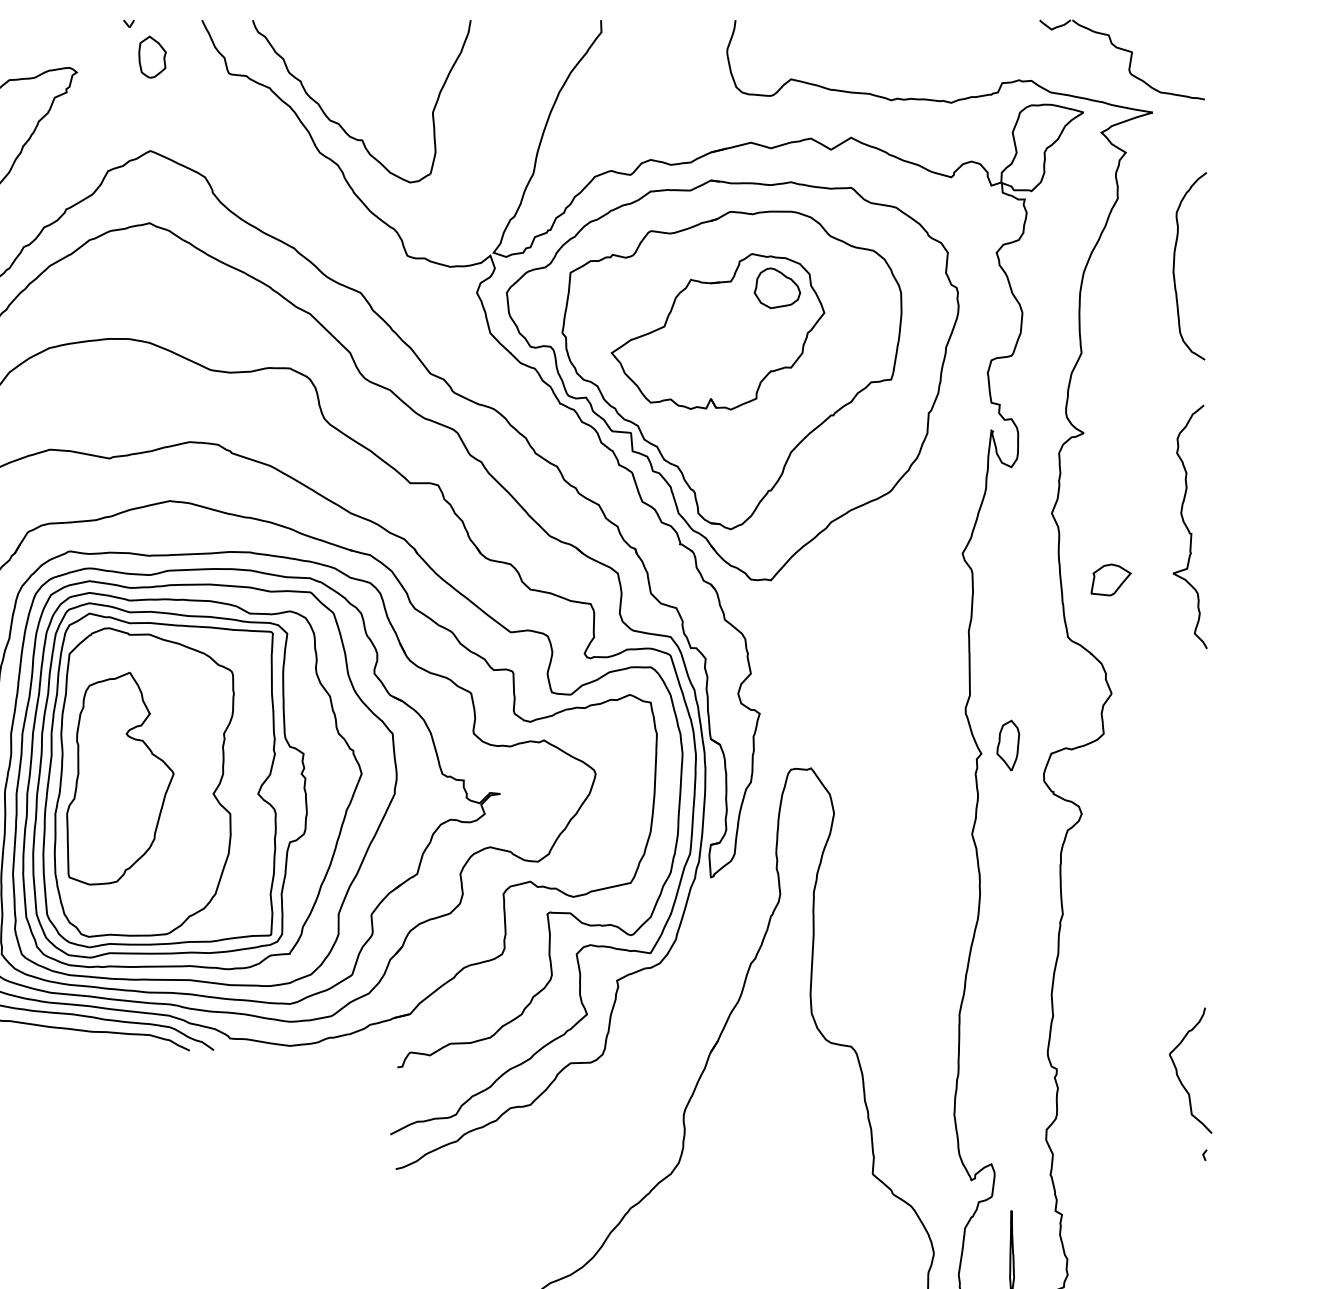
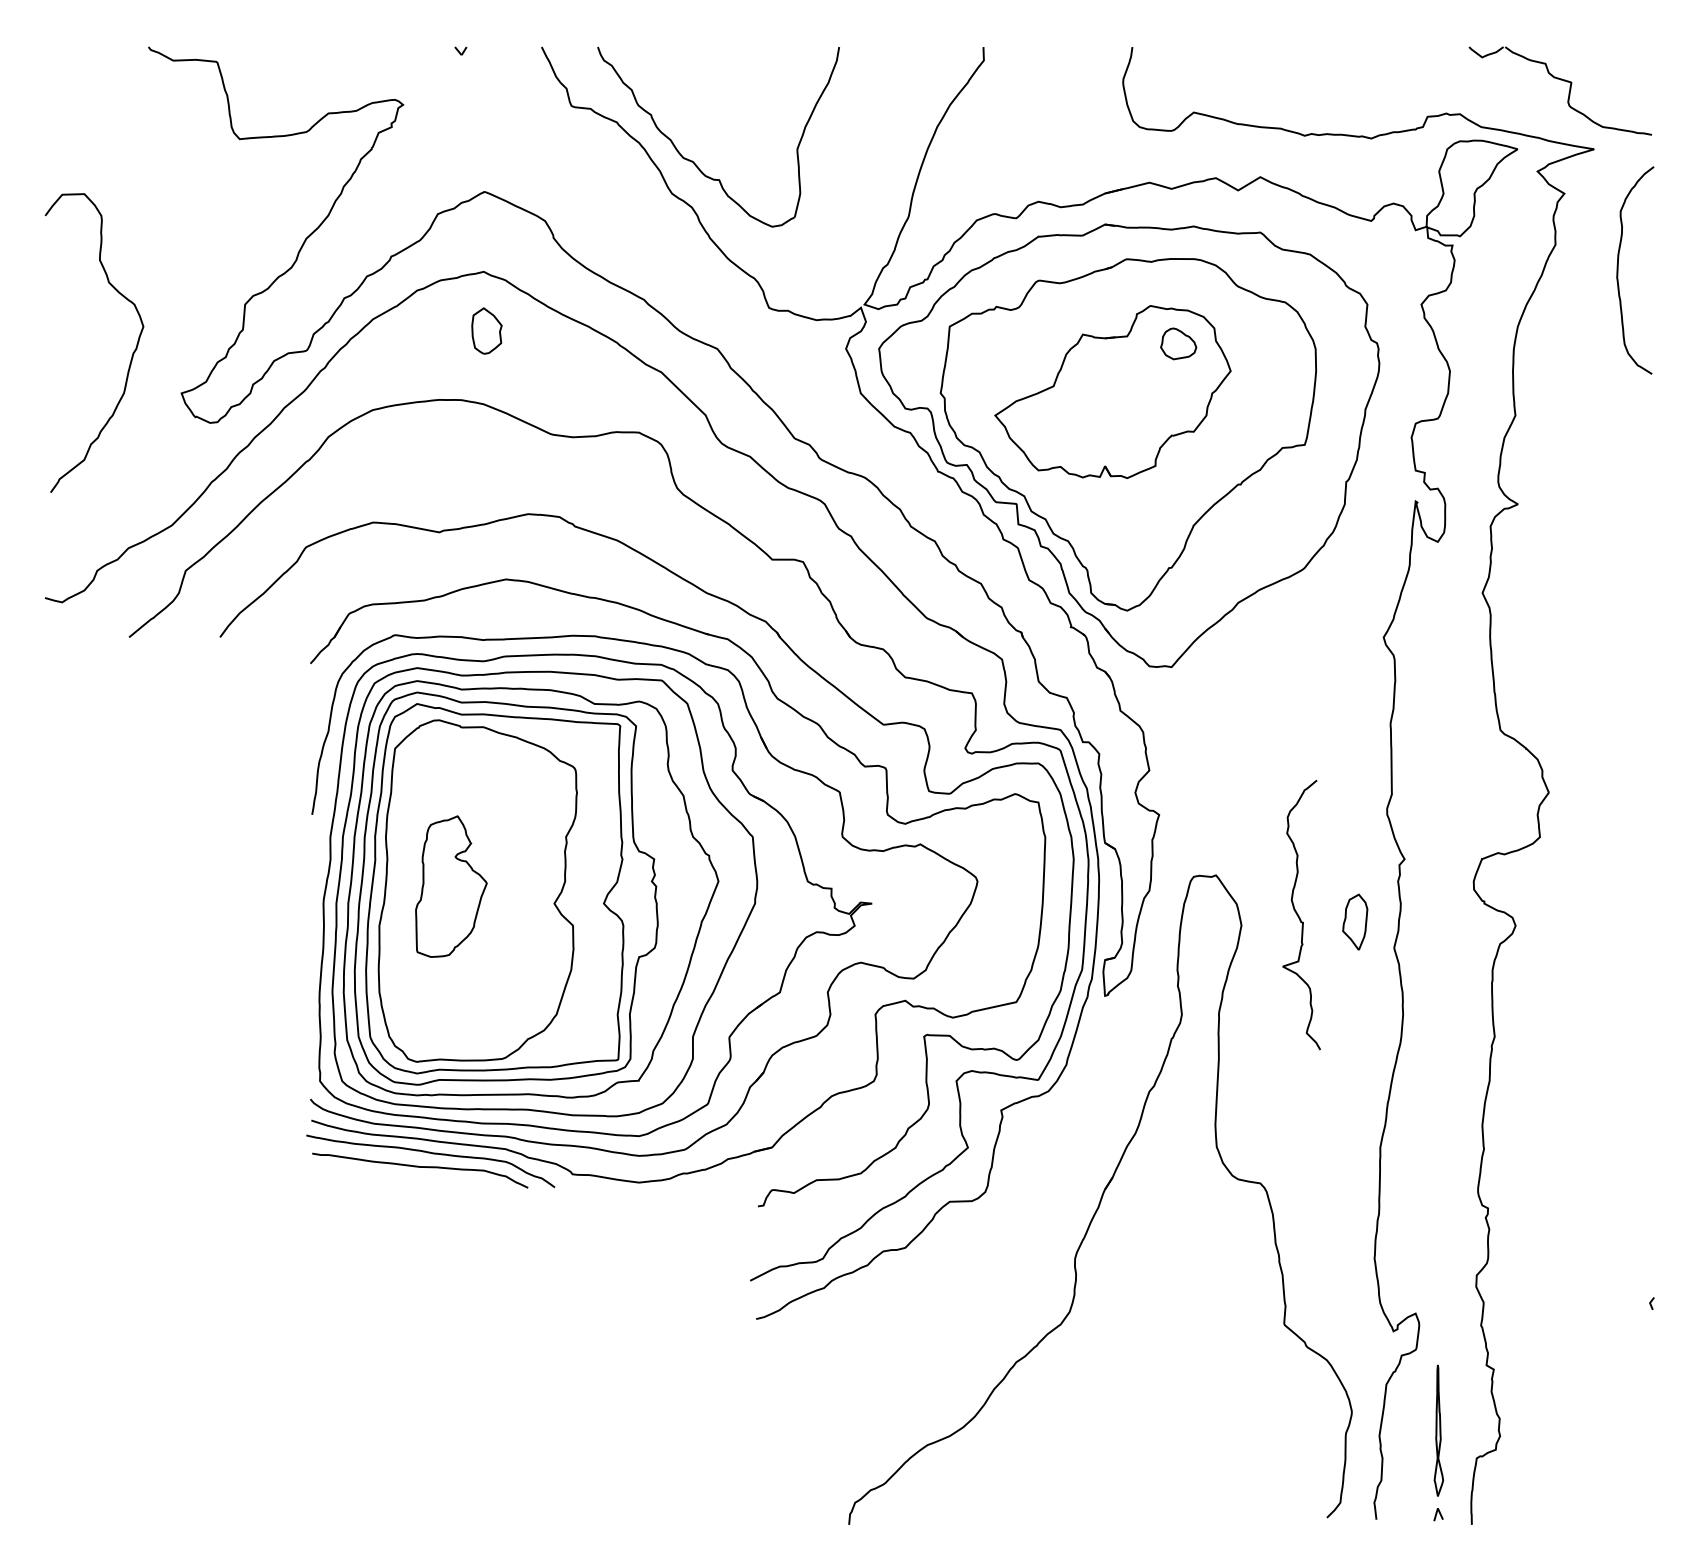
part: (152, 56) -> (486, 330), moved
curve: (1174, 266) -> (1618, 270), moved
part: (777, 287) -> (1178, 343), size x0.7
curve: (1188, 528) -> (1299, 916), moved
part: (1110, 579) -> (1547, 666), removed
part: (1008, 745) -> (1355, 921), moved
part: (120, 778) -> (451, 886), size x0.6
curve: (1179, 1076) -> (1623, 1216), removed

